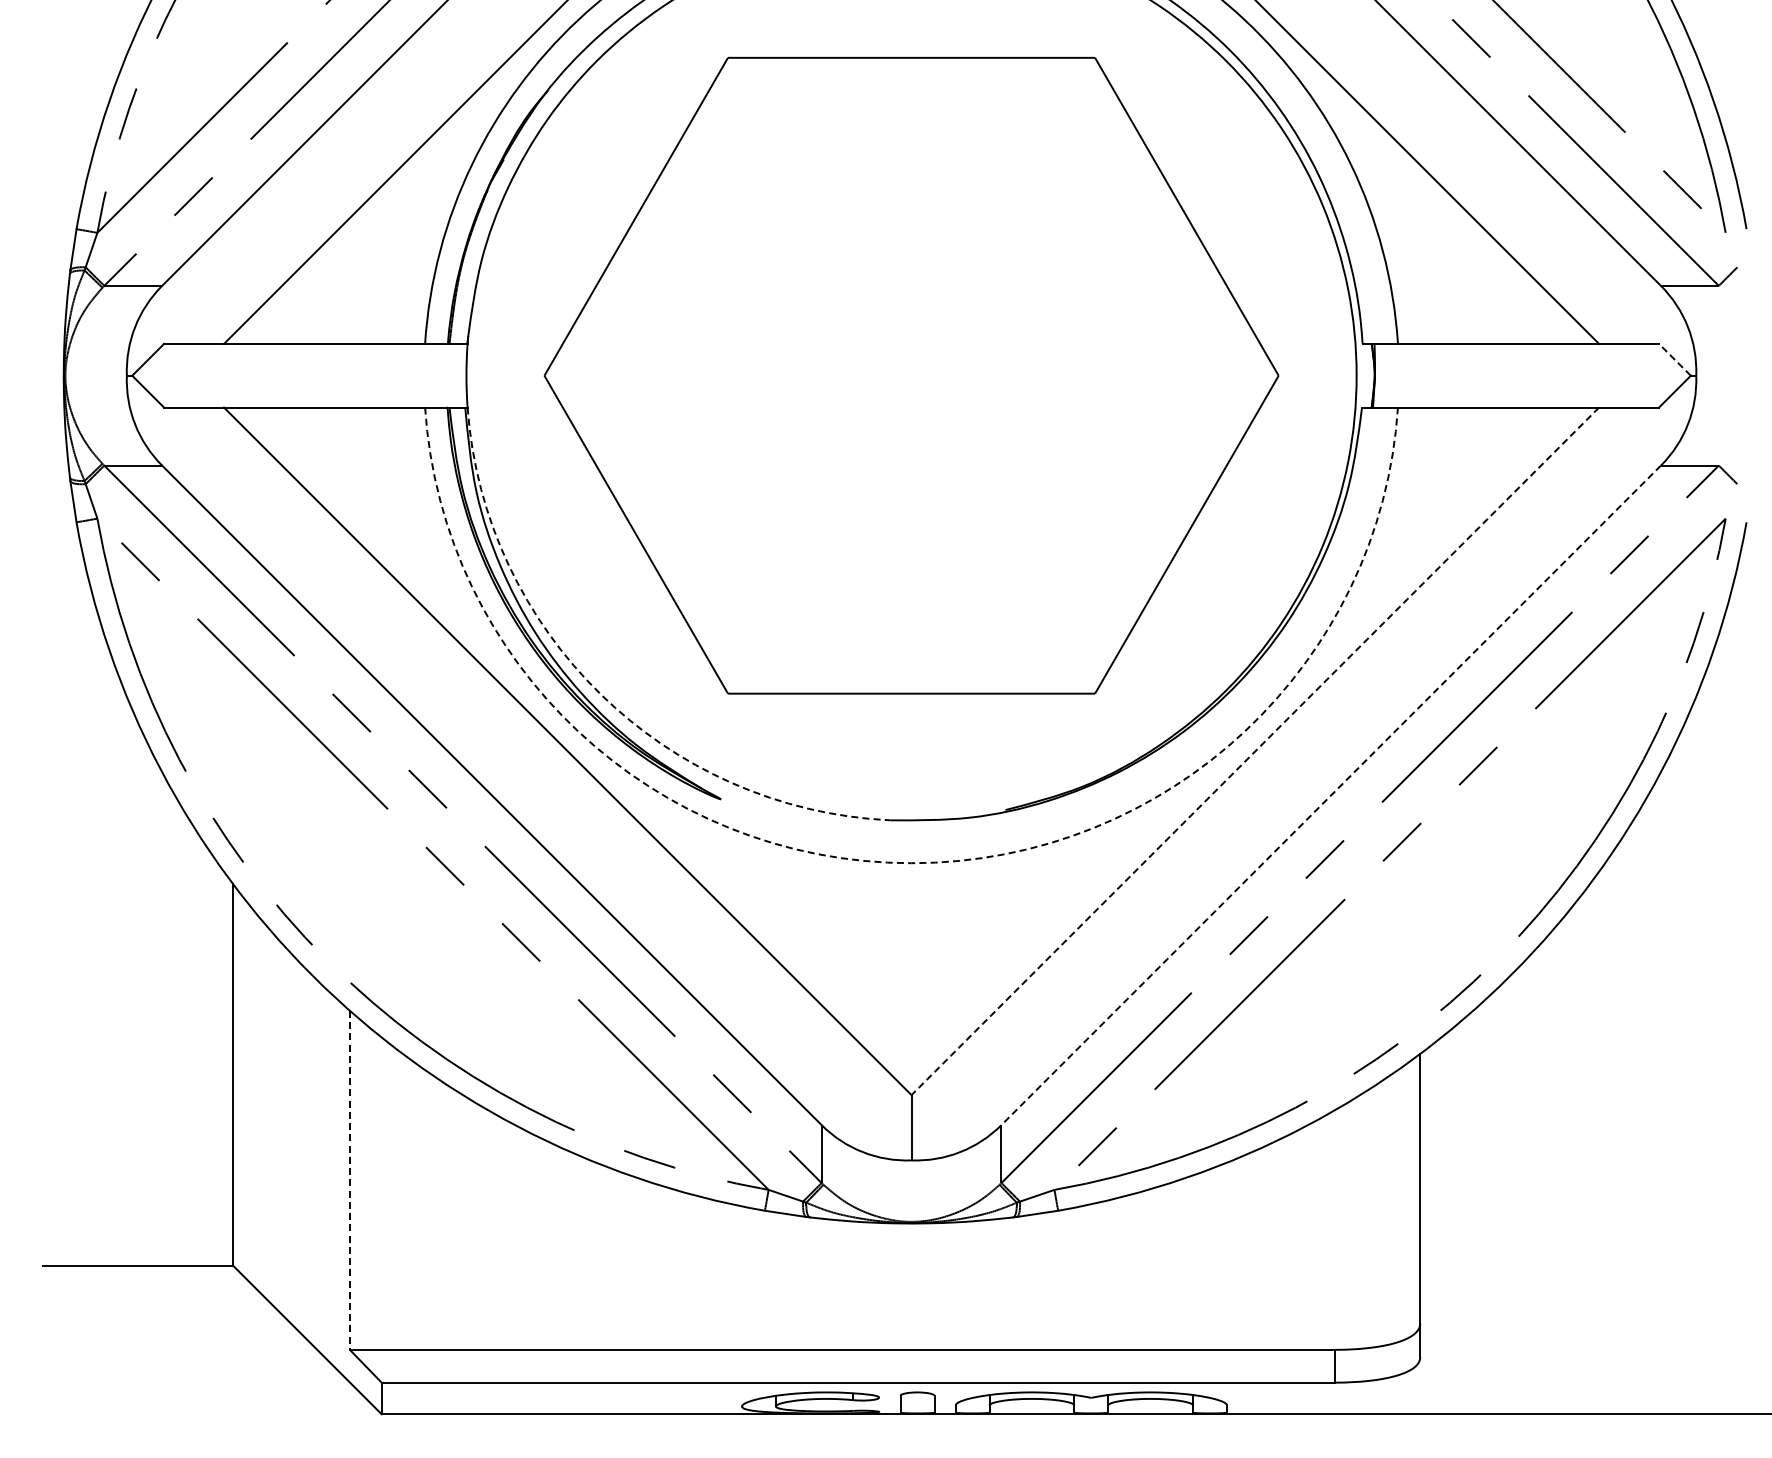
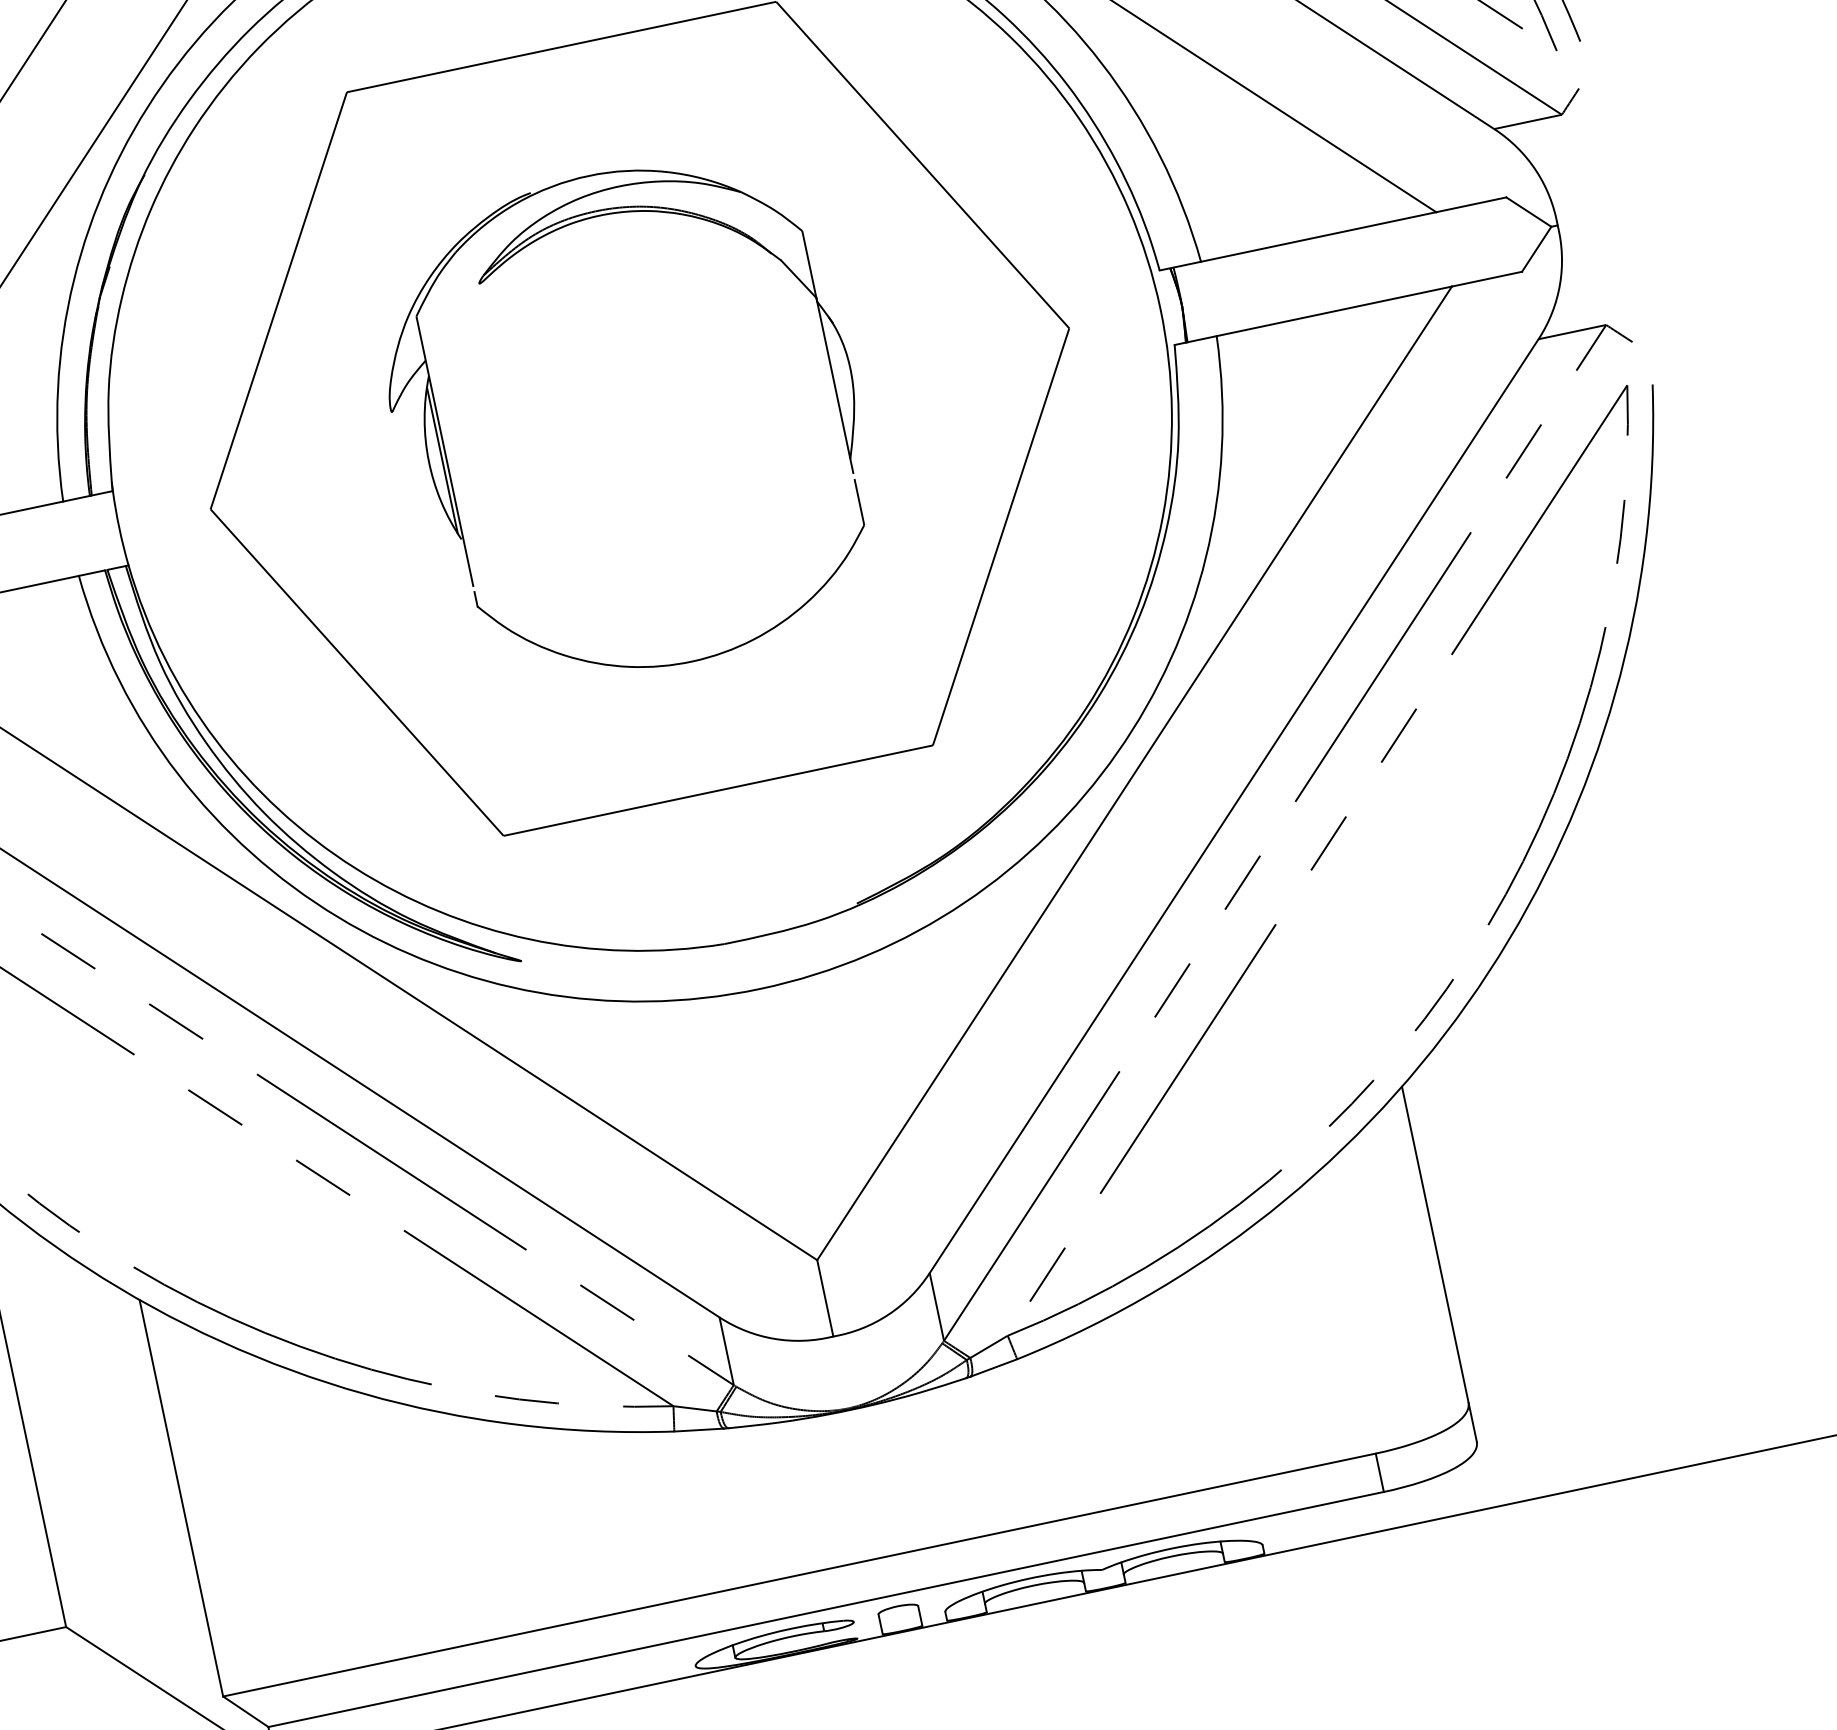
line: (1674, 359) -> (1528, 211), dashed -> solid
part: (747, 375) -> (448, 458), added
arc: (600, 694) -> (354, 868), dashed -> solid
line: (1254, 751) -> (1133, 773), dashed -> solid
line: (1330, 795) -> (1233, 806), dashed -> solid
arc: (911, 863) -> (760, 989), dashed -> solid
line: (349, 1180) -> (180, 1498), dashed -> solid

